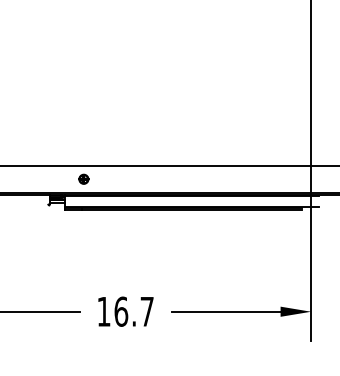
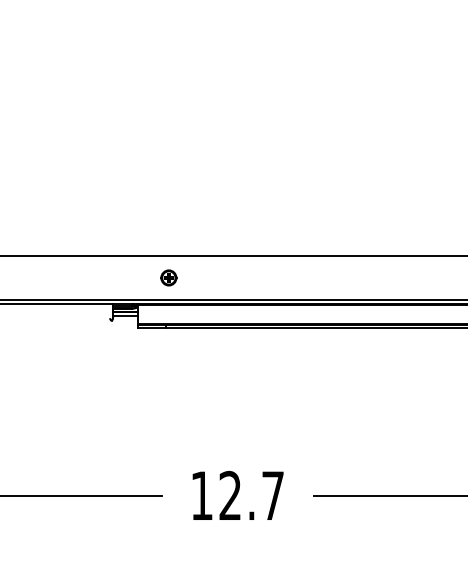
text: (121, 311) -> (230, 495), 16.7 -> 12.7

